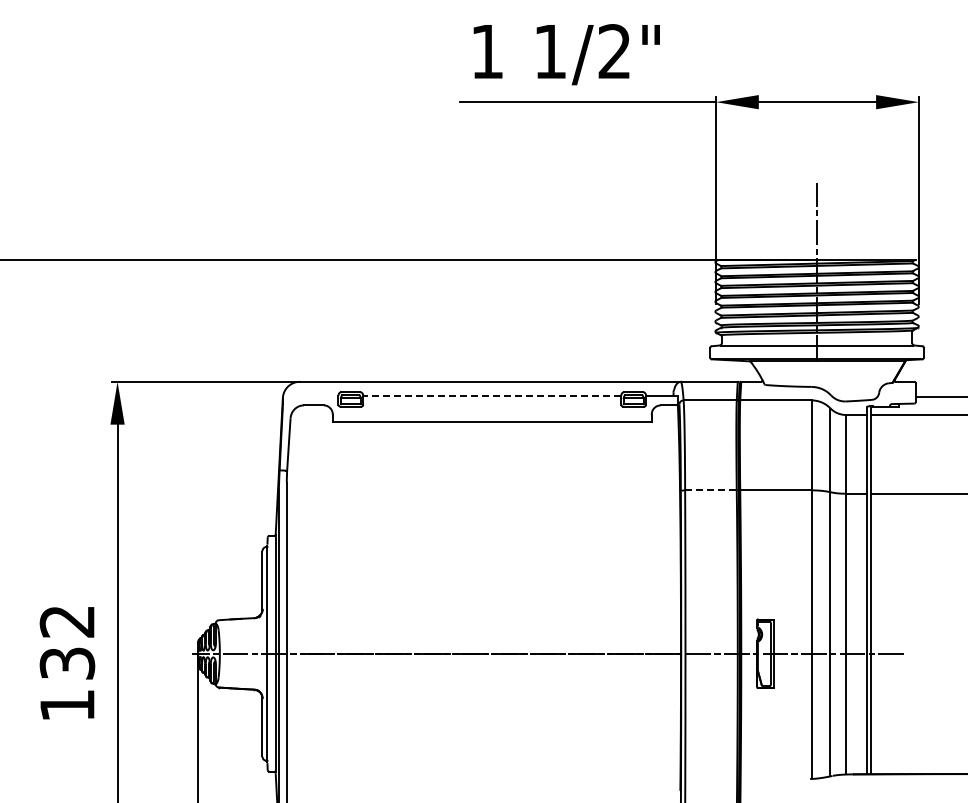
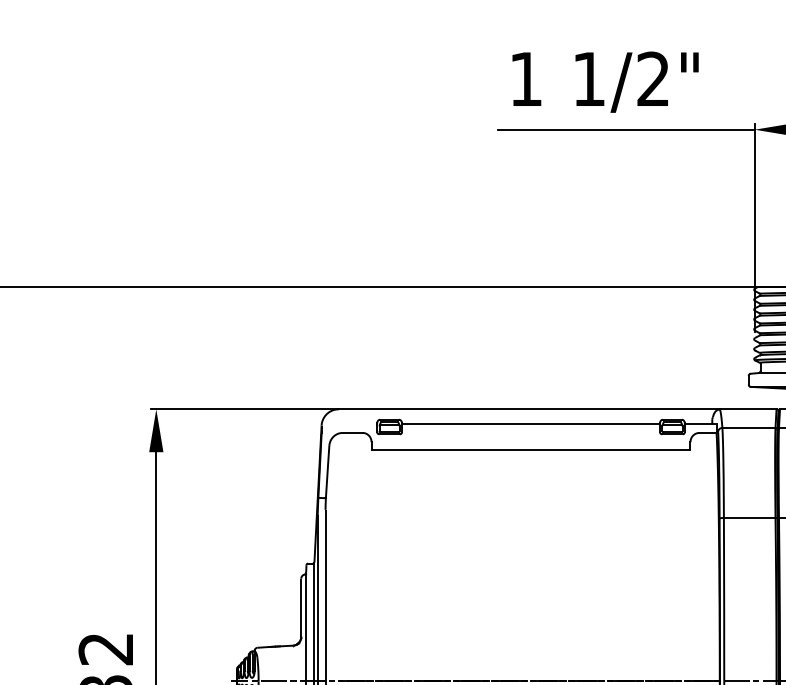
line: (491, 396) -> (530, 424), dashed -> solid
line: (710, 490) -> (749, 518), dashed -> solid

